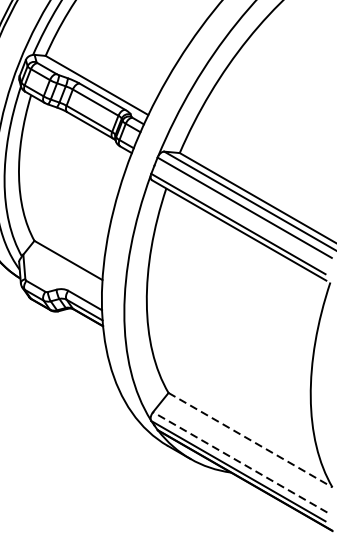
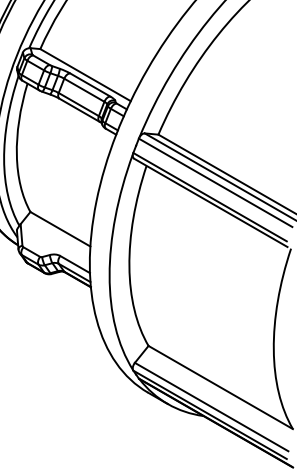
line: (251, 440) -> (221, 387), dashed -> solid
line: (240, 462) -> (211, 407), dashed -> solid

